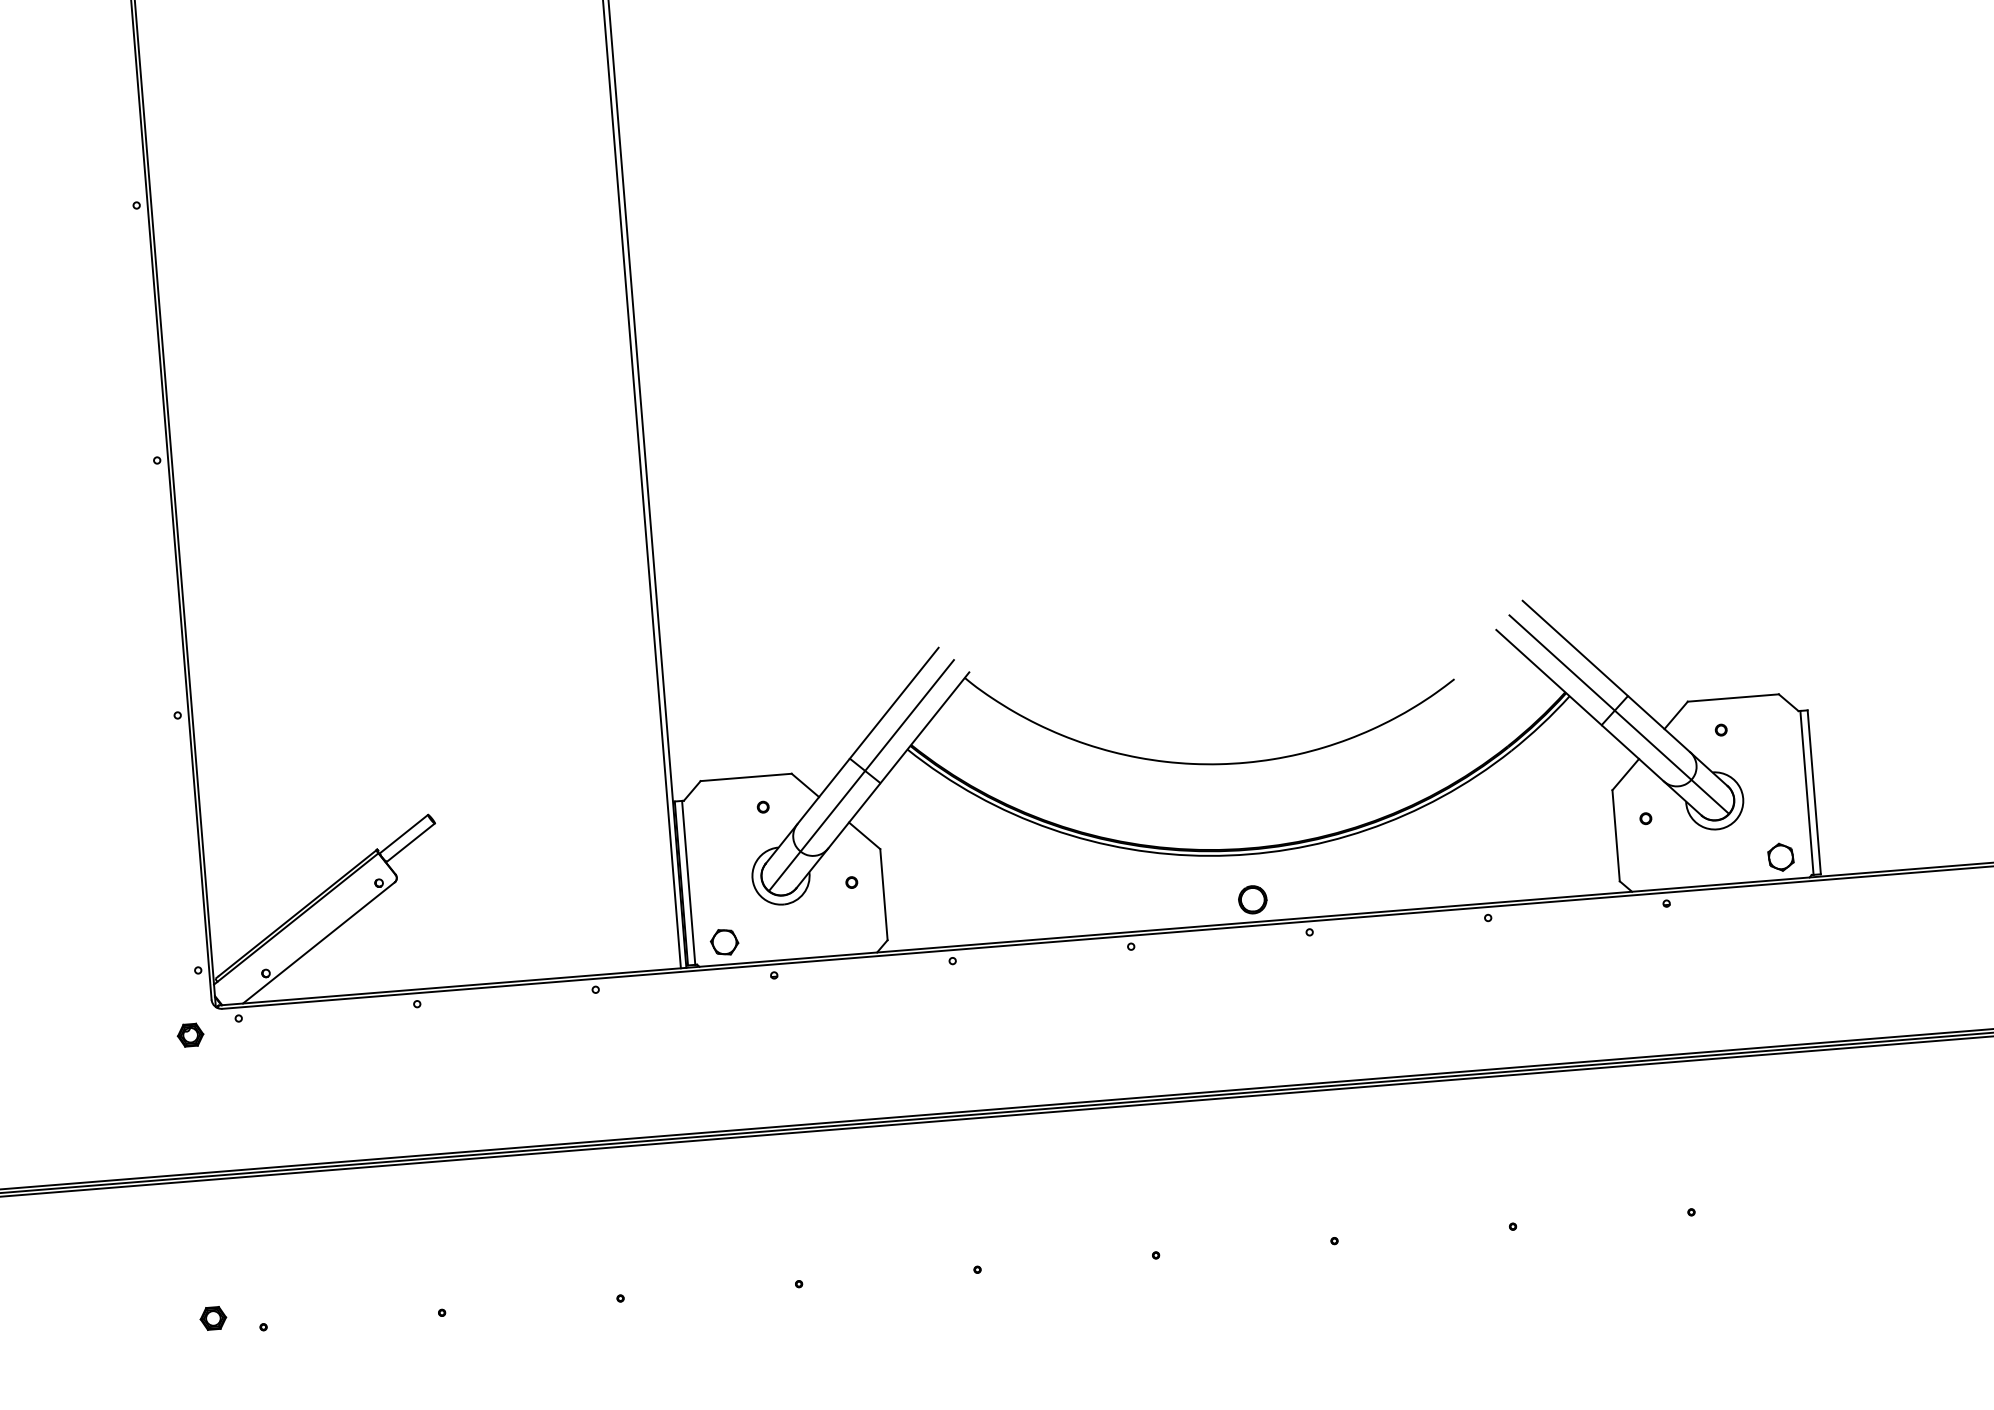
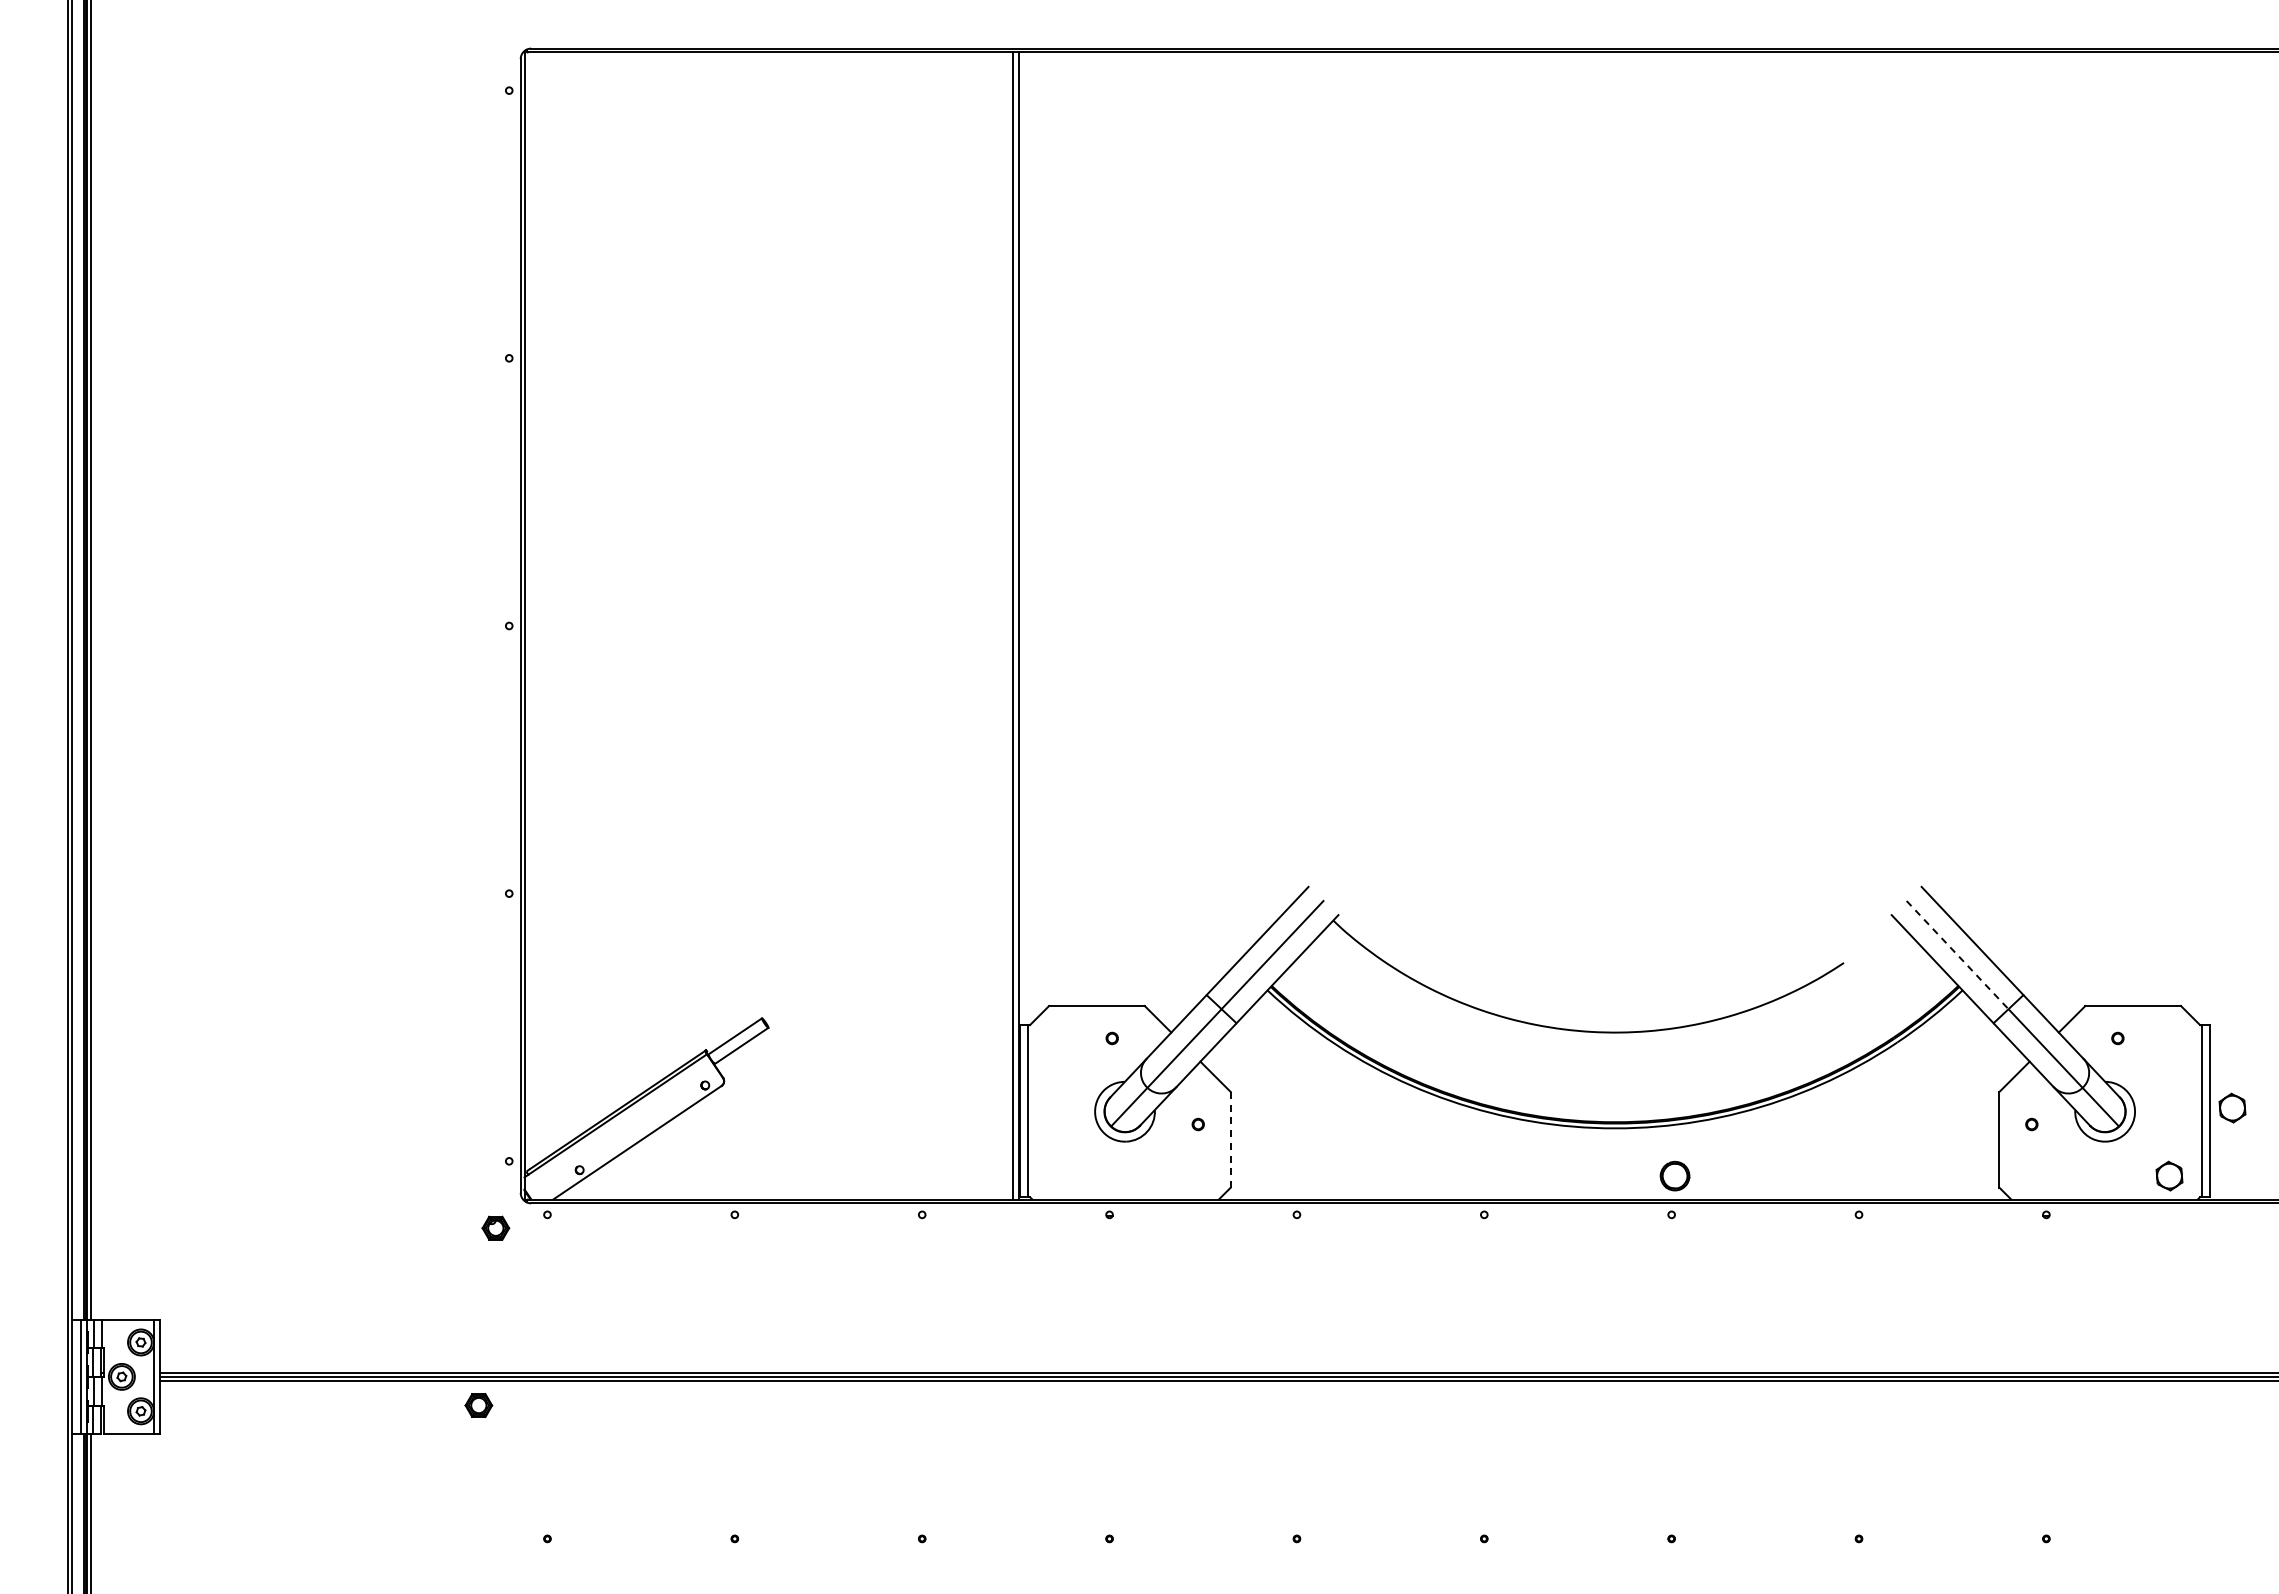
line: (1562, 663) -> (1957, 955), solid -> dashed
part: (1835, 787) -> (2232, 1107), added
line: (883, 894) -> (1230, 1139), solid -> dashed
part: (1252, 899) -> (1674, 1175), moved
part: (724, 942) -> (1060, 1176), removed
part: (213, 1318) -> (478, 1405), moved

